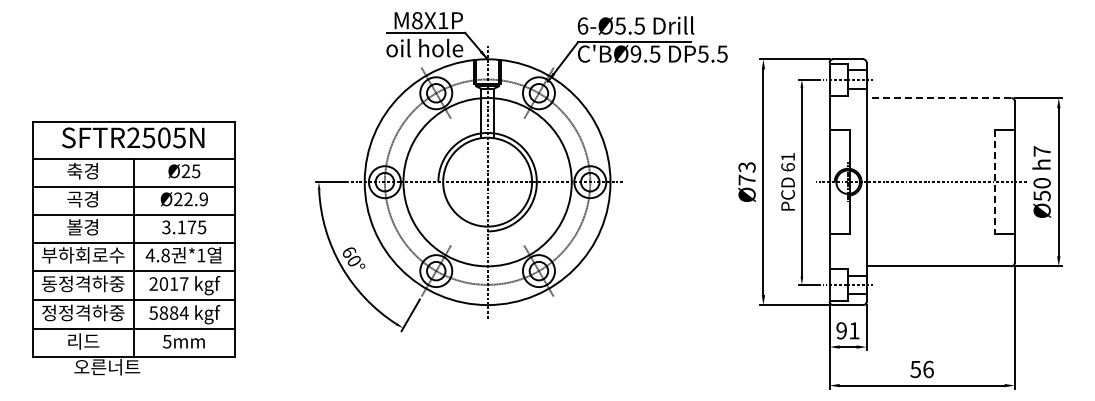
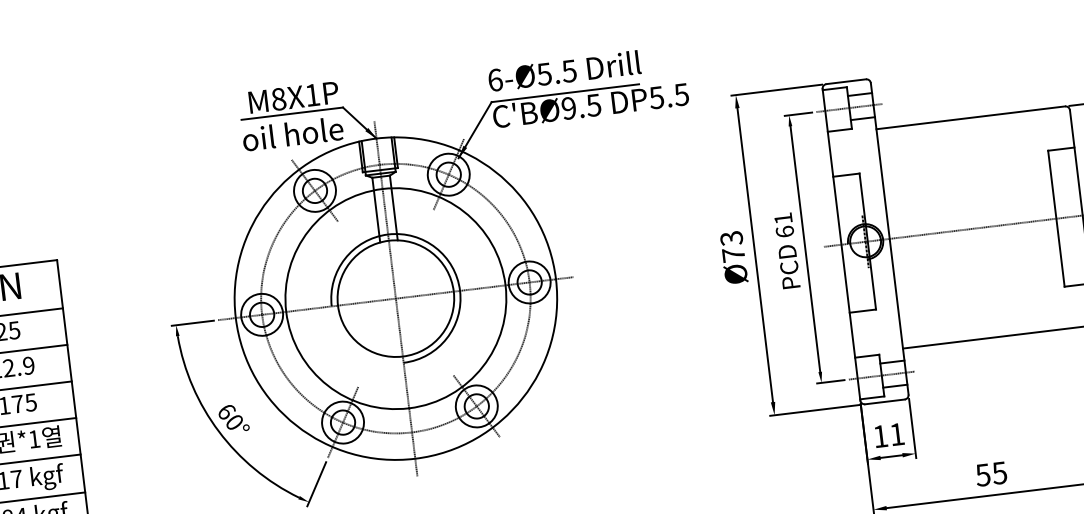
line: (938, 98) -> (970, 118), dashed -> solid
line: (994, 182) -> (1056, 219), dashed -> solid
text: (841, 330) -> (880, 436), 91 -> 11
text: (928, 369) -> (999, 473), 56 -> 55

